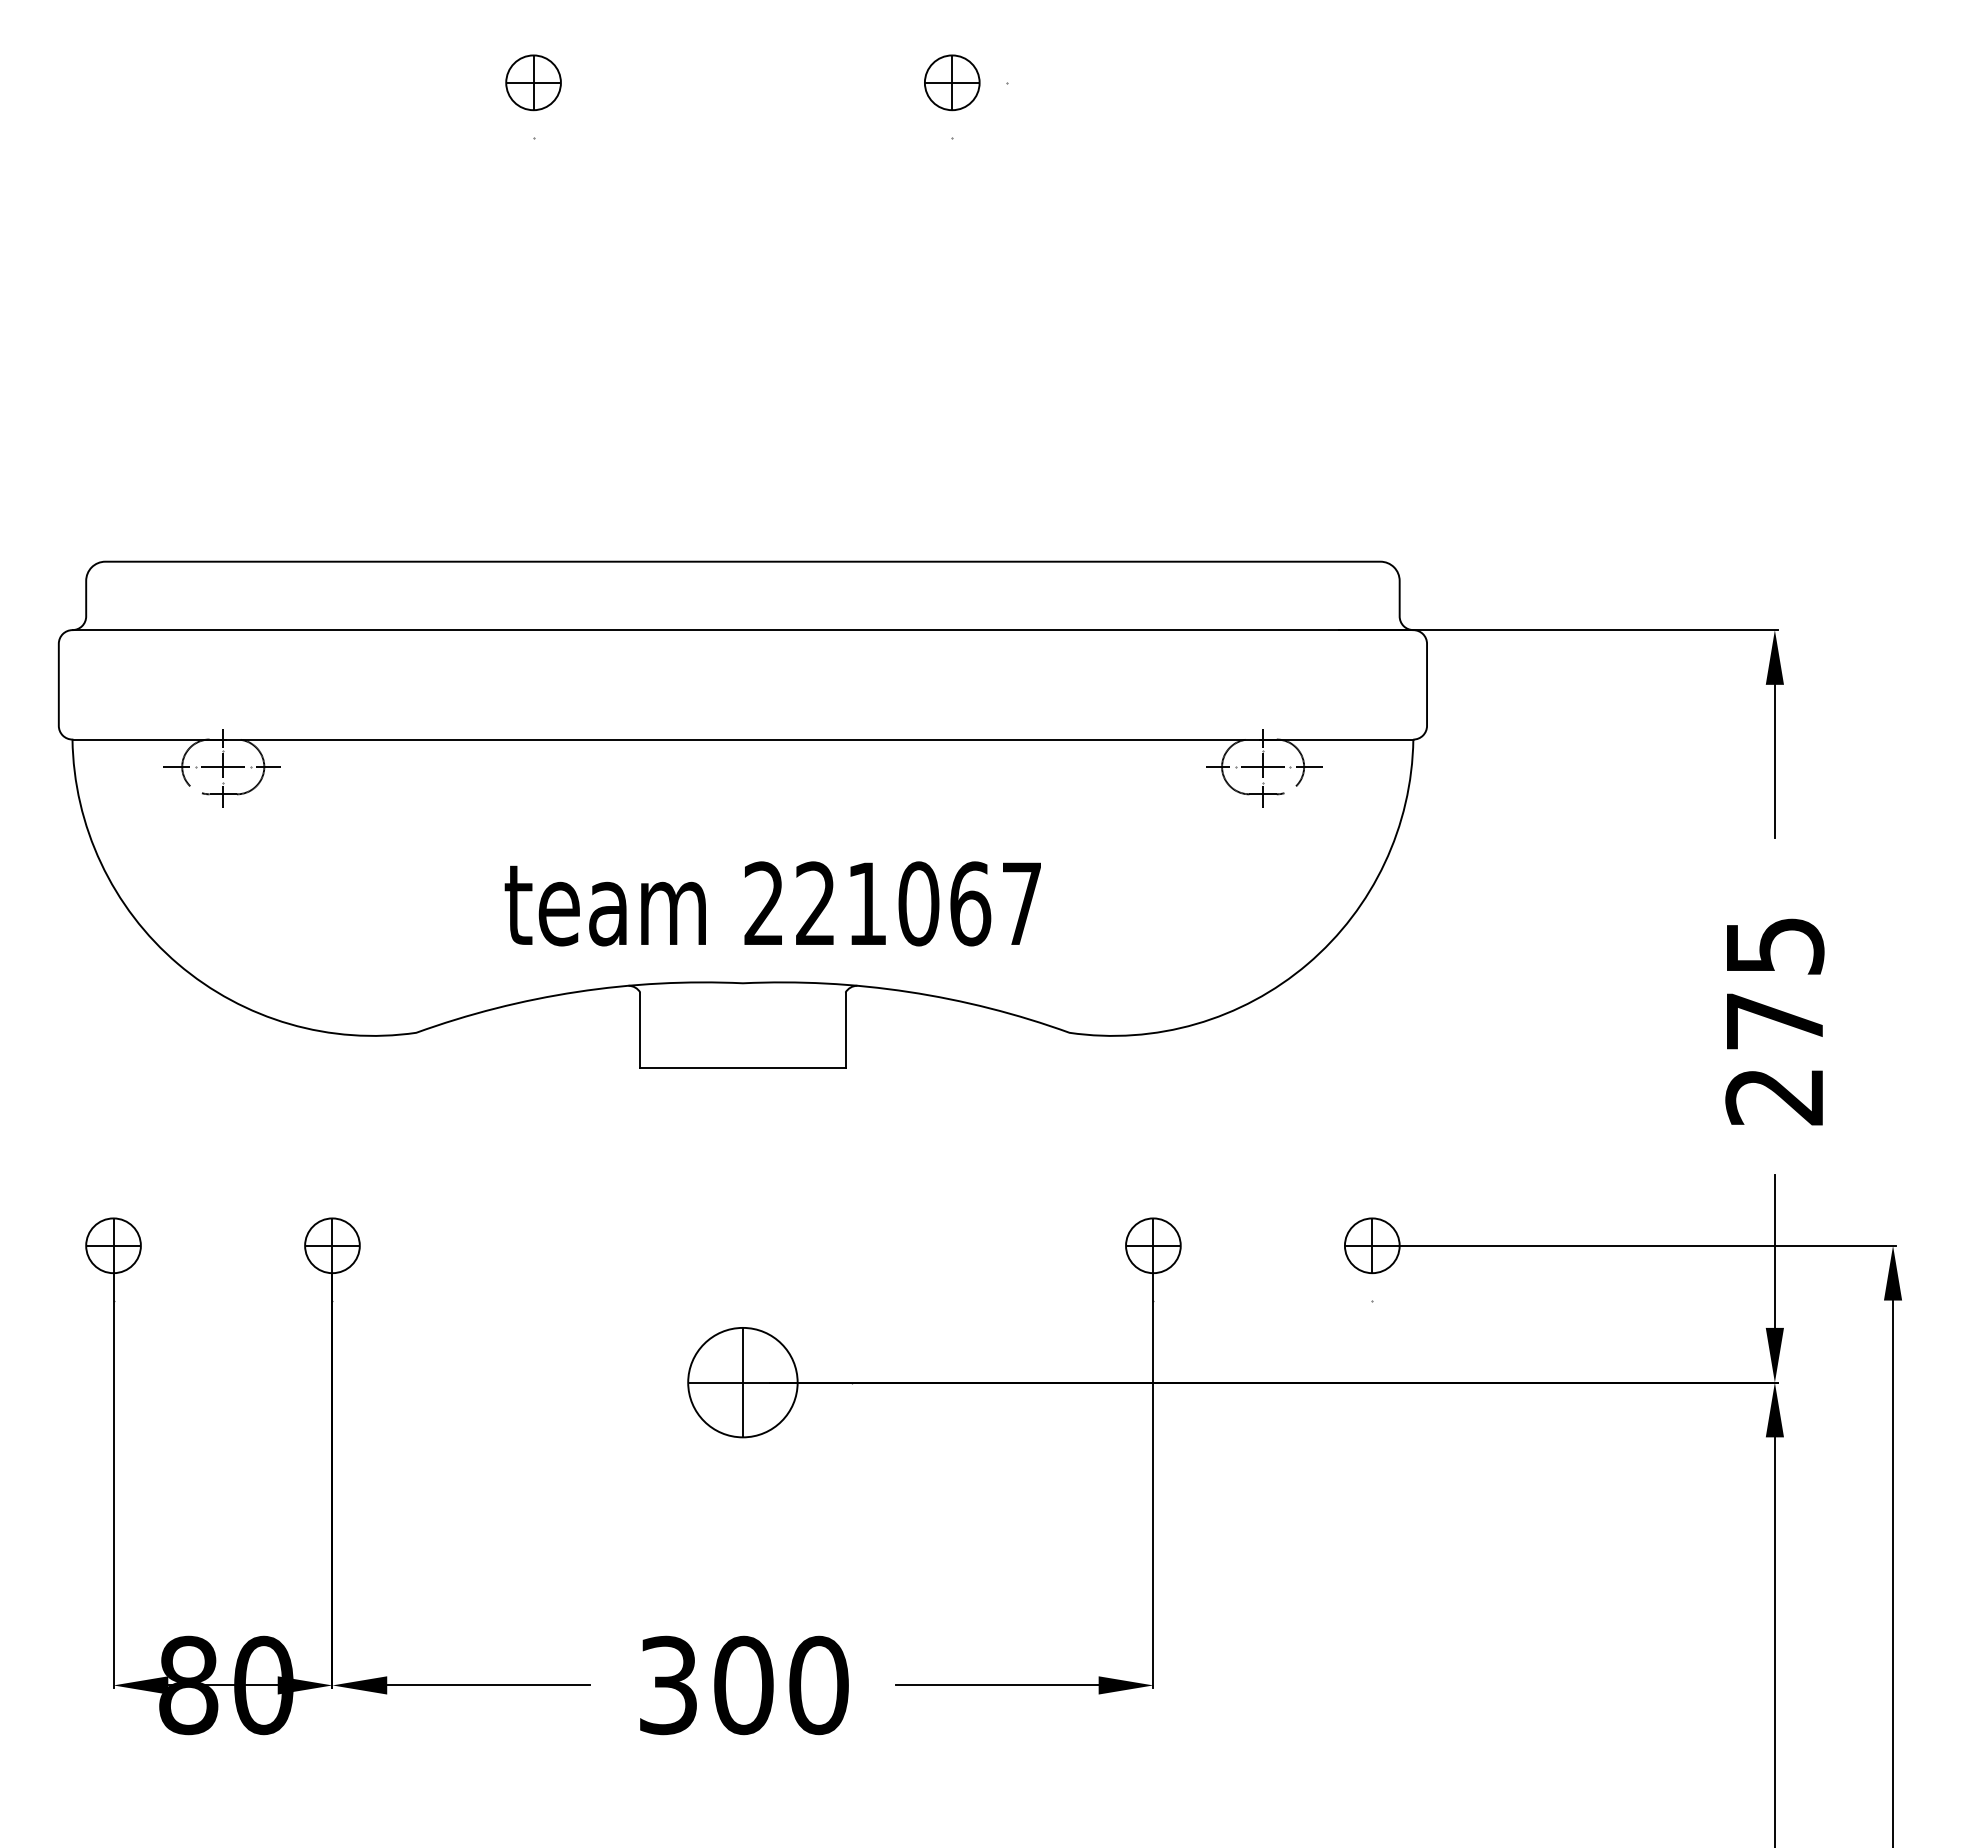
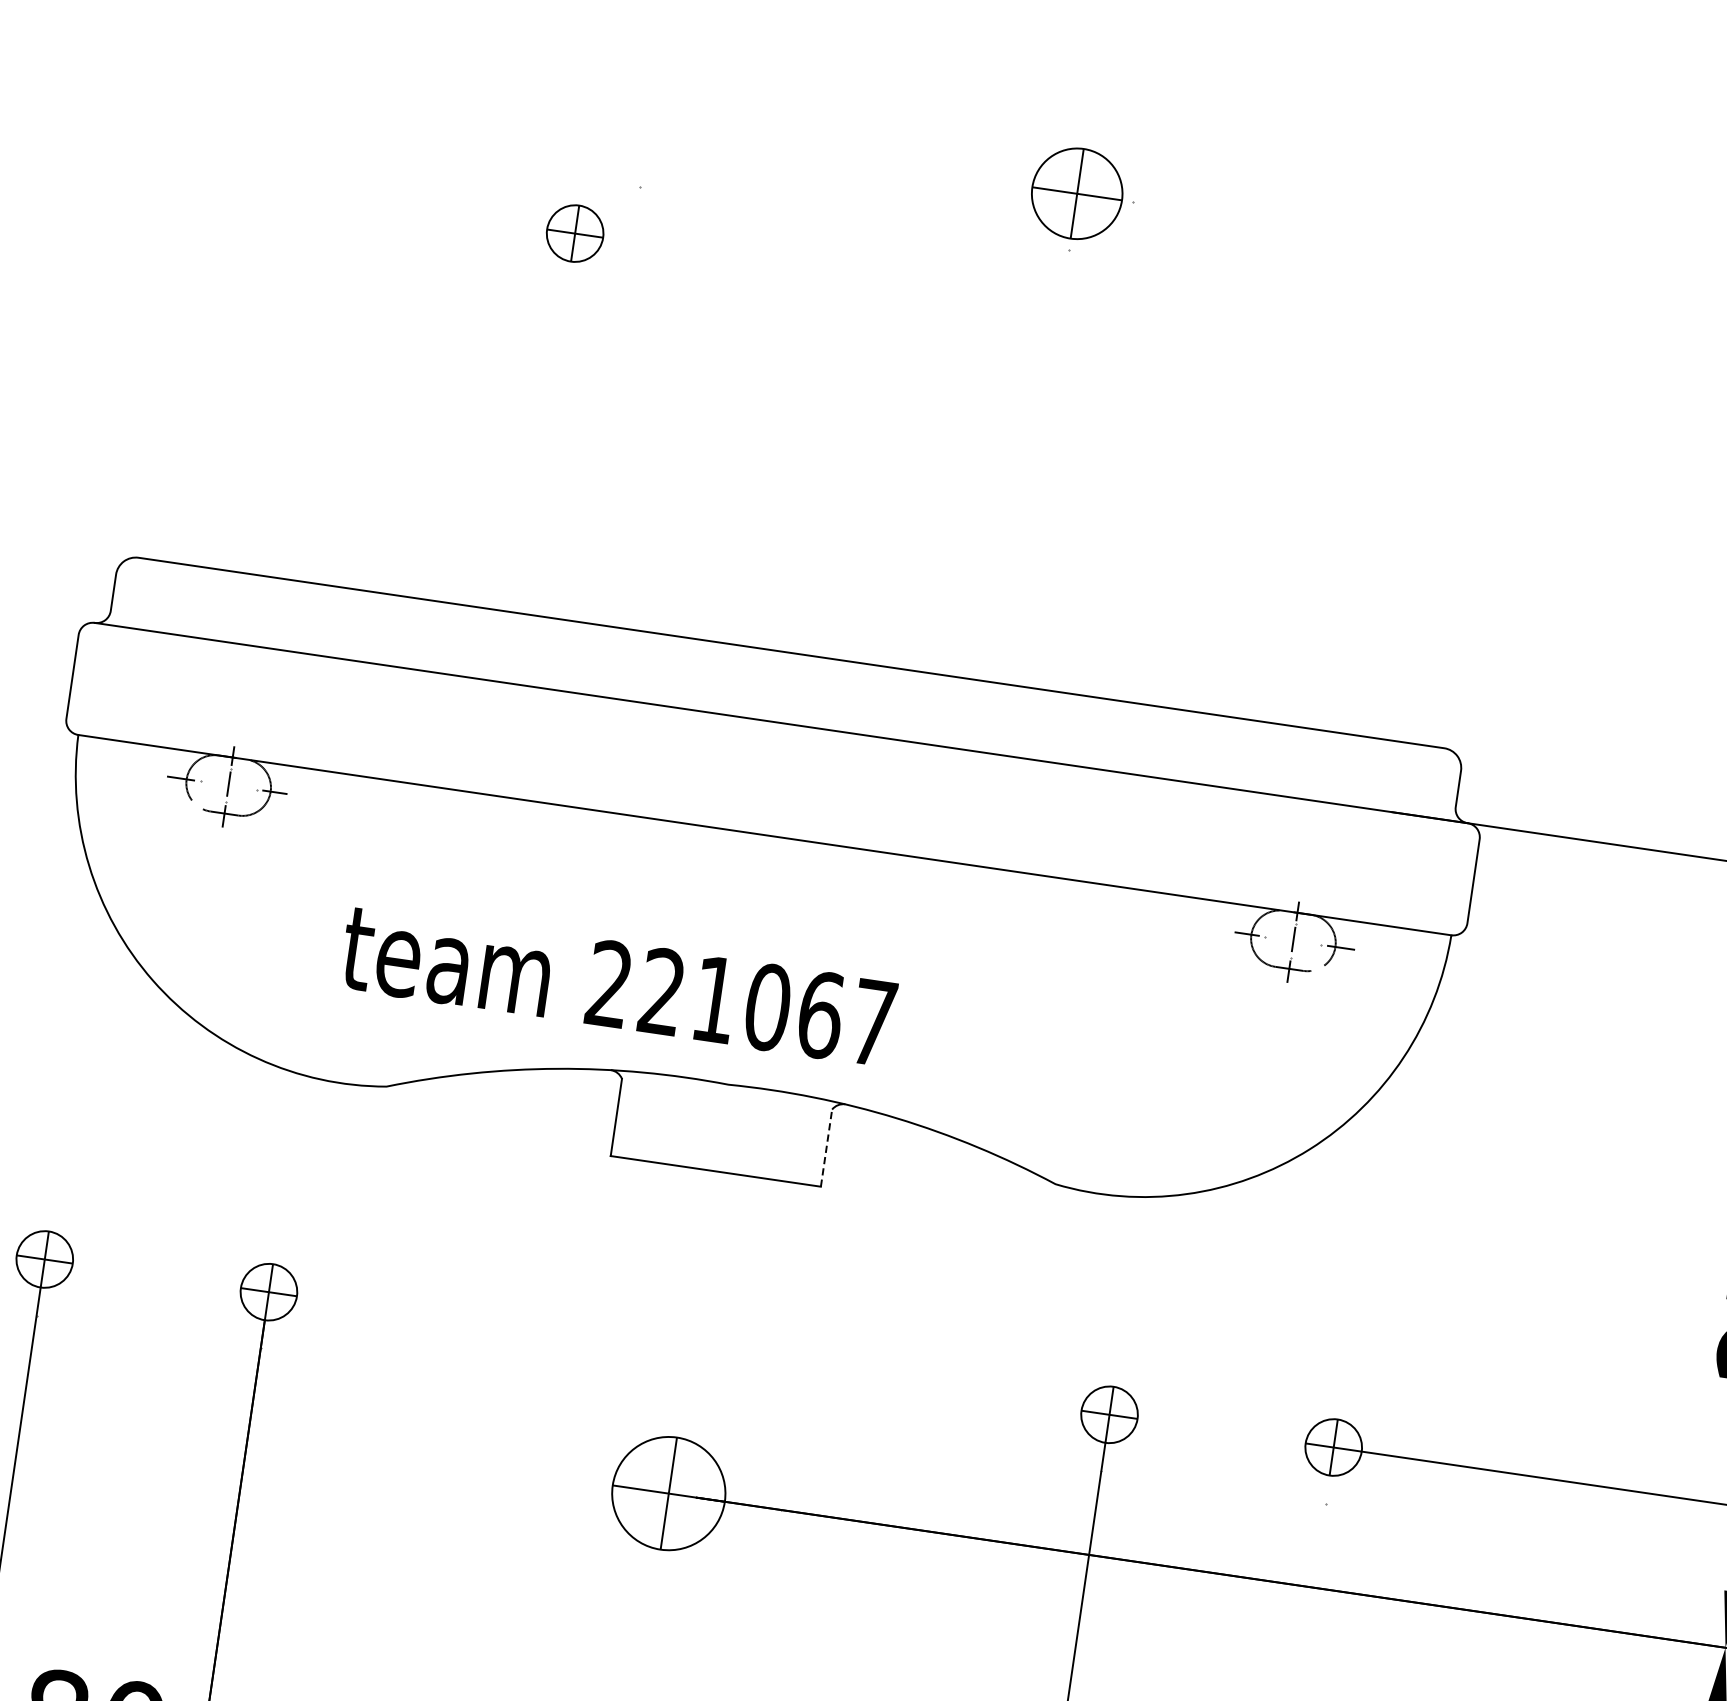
part: (533, 82) -> (575, 233), moved
part: (952, 82) -> (1077, 193), size x1.6
line: (223, 766) -> (228, 785), removed
line: (1263, 766) -> (1293, 940), removed
text: (772, 903) -> (618, 985), moved
line: (845, 1030) -> (826, 1148), solid -> dashed

